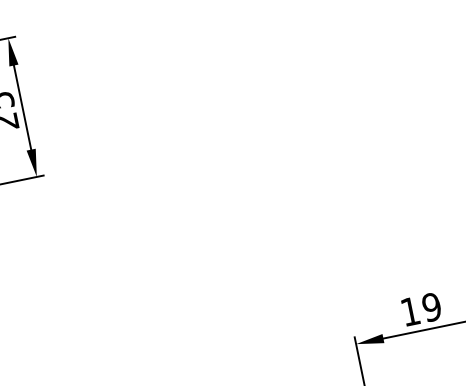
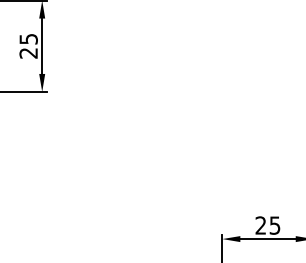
text: (420, 309) -> (267, 225), 19 -> 25

